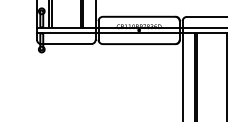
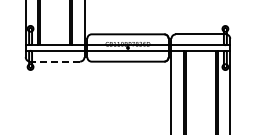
line: (65, 43) -> (54, 61), solid -> dashed

